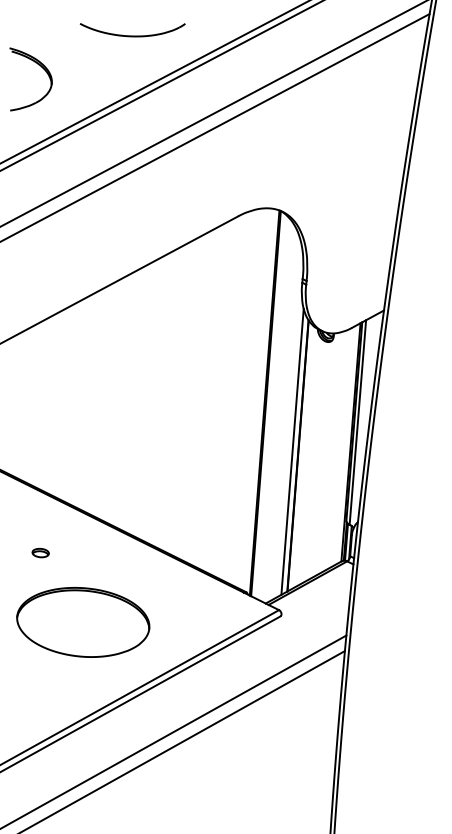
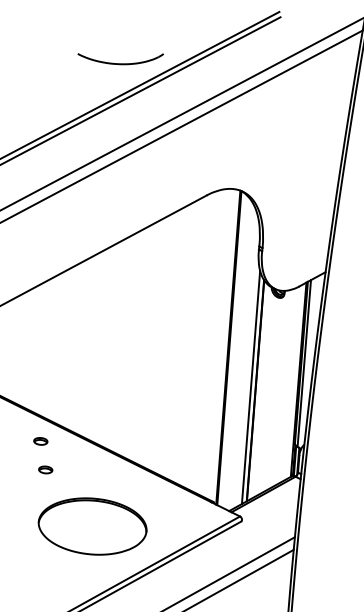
part: (132, 30) -> (120, 59), moved
part: (38, 65) -> (43, 72), removed
part: (34, 517) -> (40, 440), added
part: (83, 622) -> (92, 526), moved

